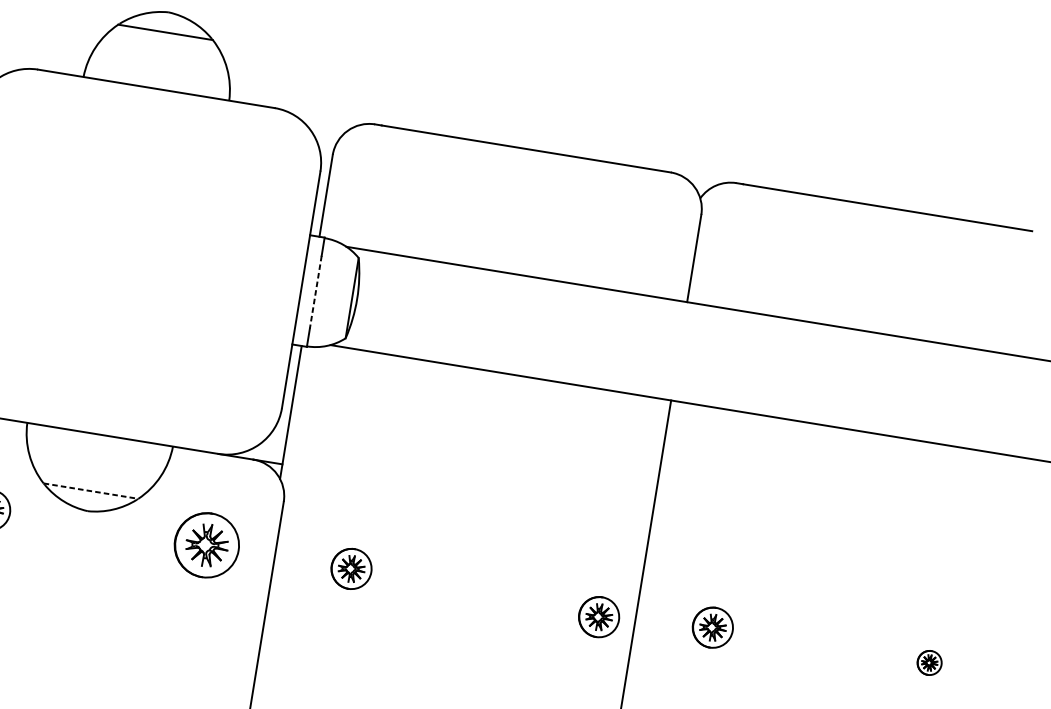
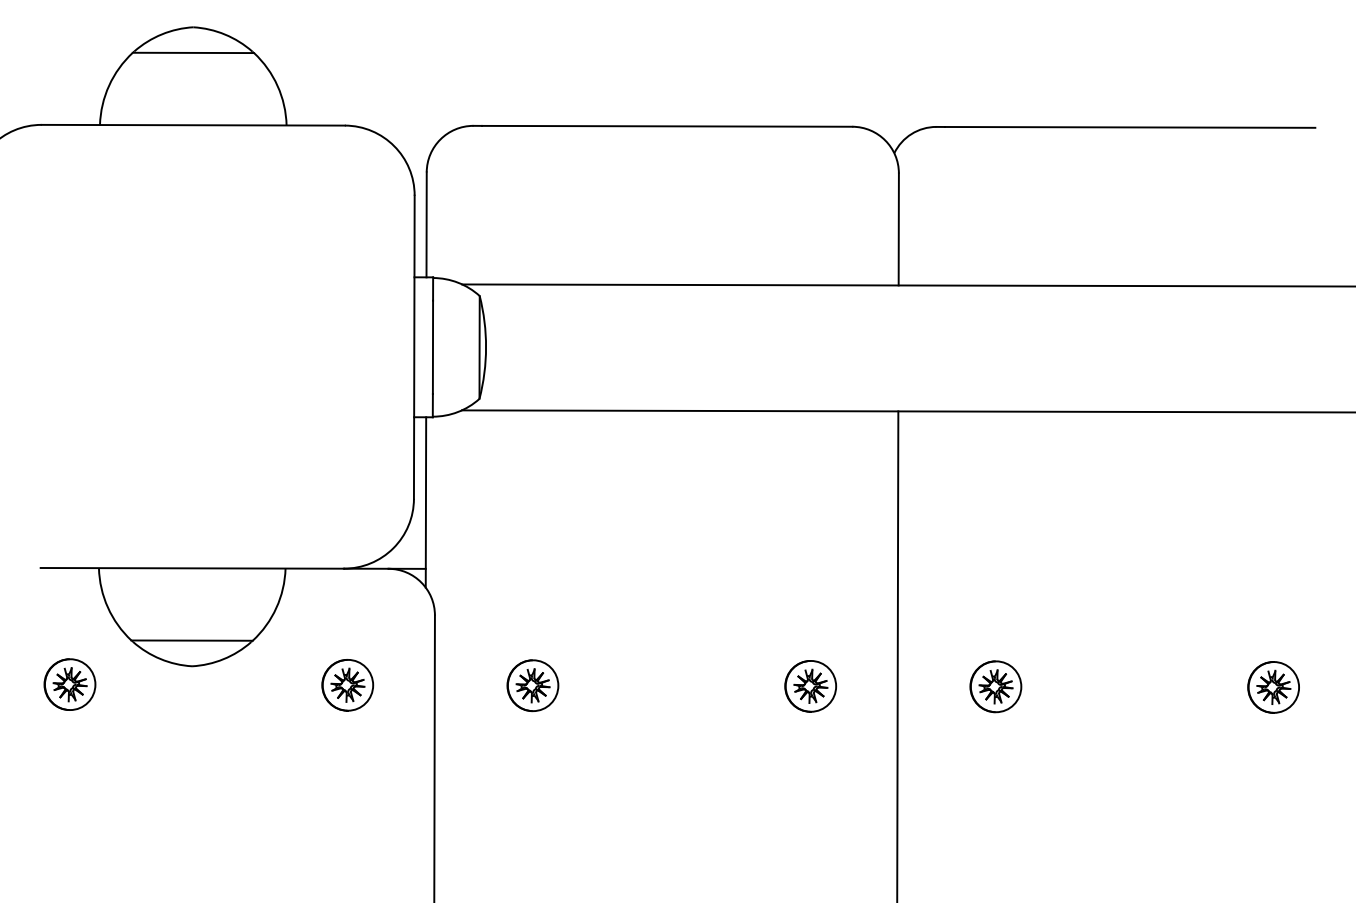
line: (315, 292) -> (432, 347), dashed -> solid
line: (91, 491) -> (192, 640), dashed -> solid
part: (206, 545) -> (347, 685), size x0.62
part: (598, 617) -> (810, 686), moved
part: (929, 662) -> (1273, 687), size x1.67

